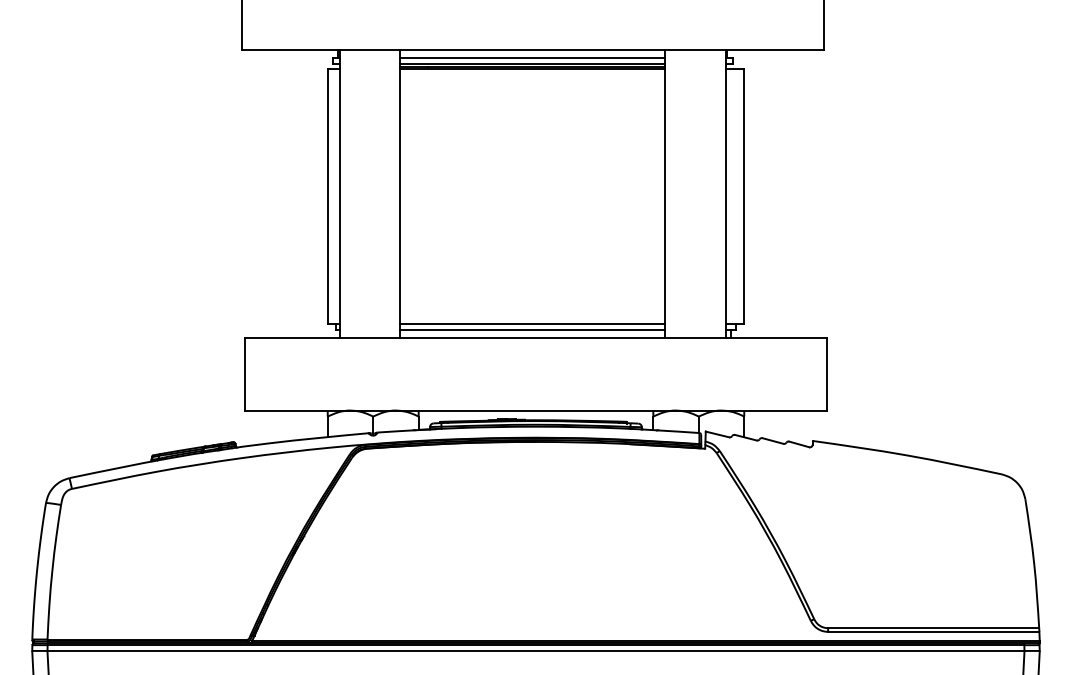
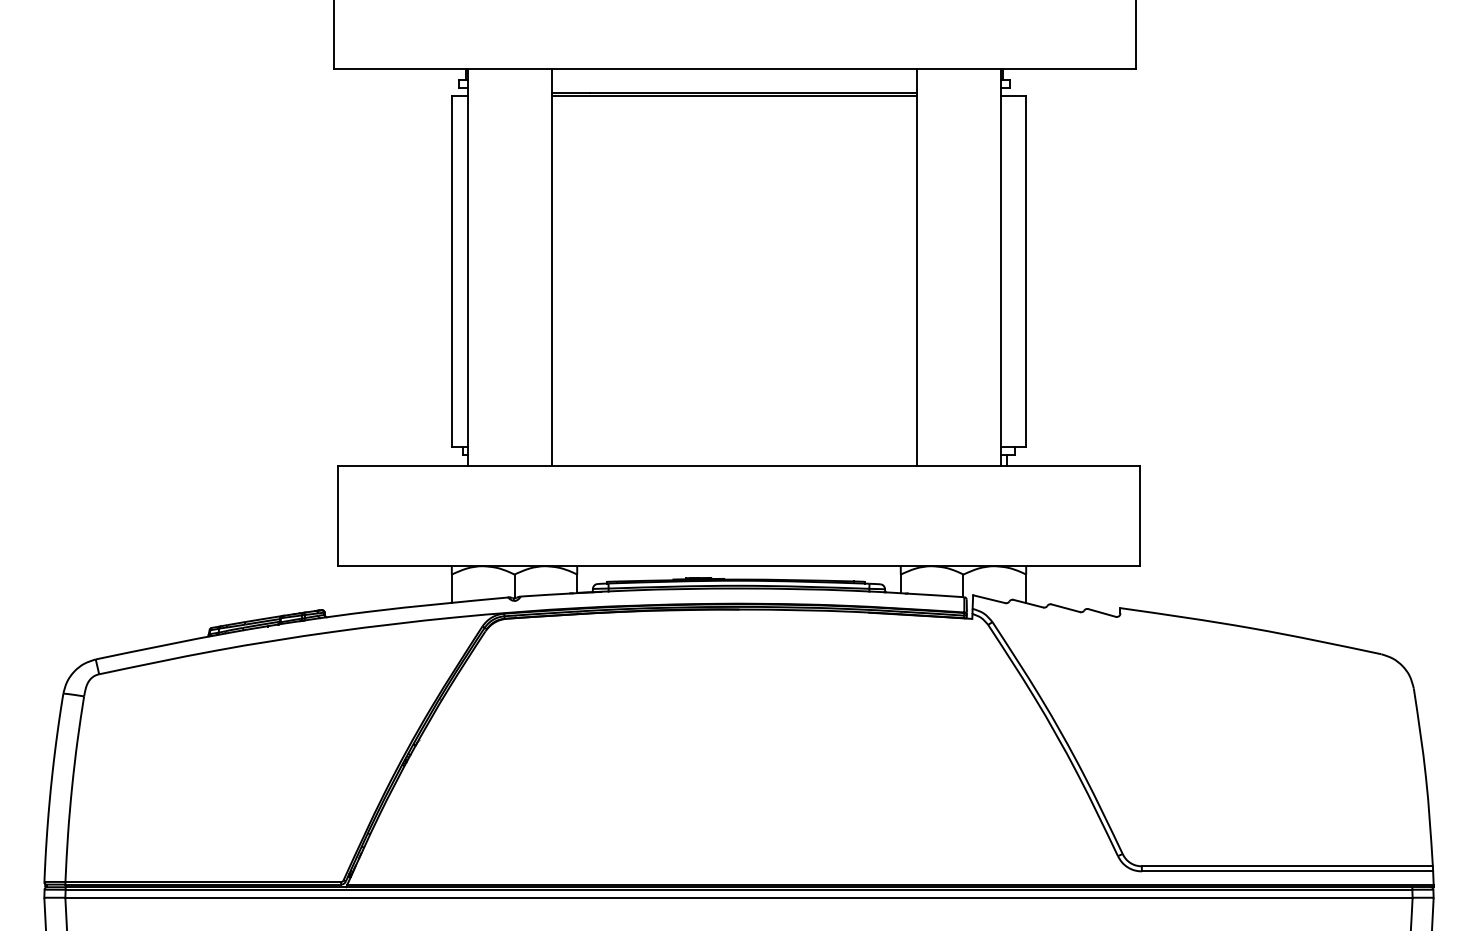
line: (532, 57) -> (734, 79), removed
line: (532, 64) -> (734, 88), removed
line: (532, 324) -> (734, 447), removed
line: (532, 330) -> (734, 455), removed

